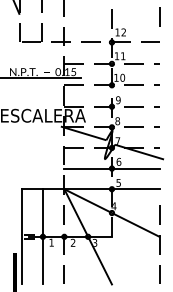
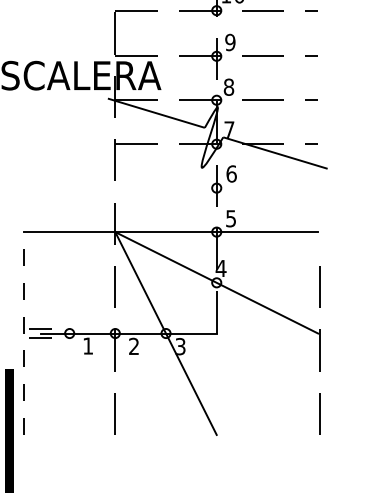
line: (111, 168) -> (215, 187), removed
line: (21, 236) -> (23, 332), solid -> dashed
line: (42, 236) -> (68, 332), removed

